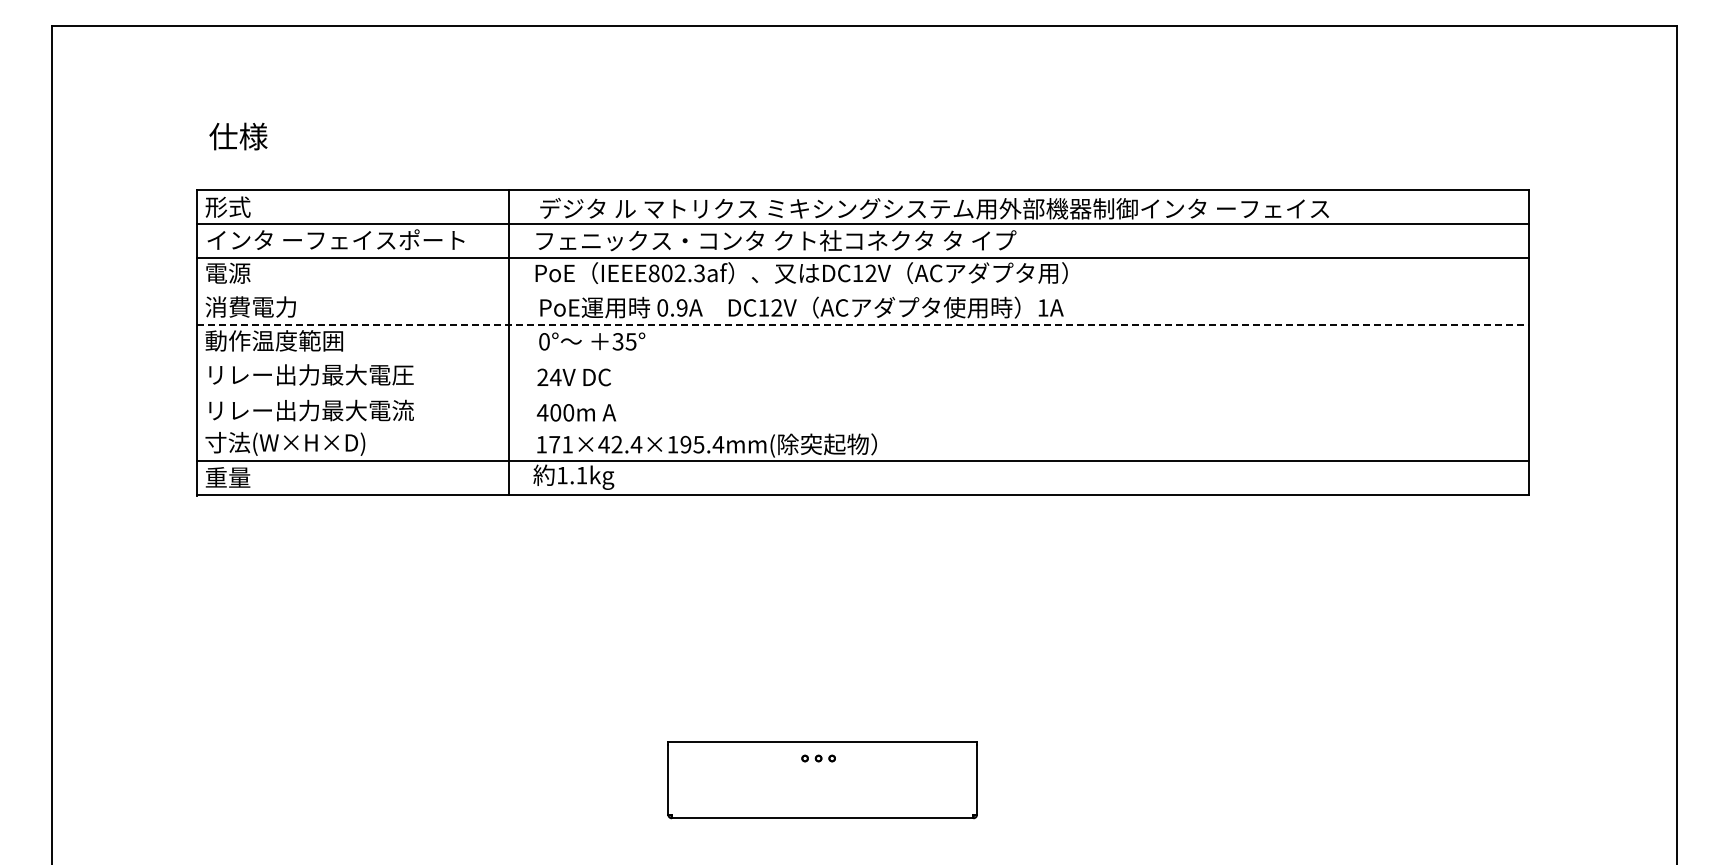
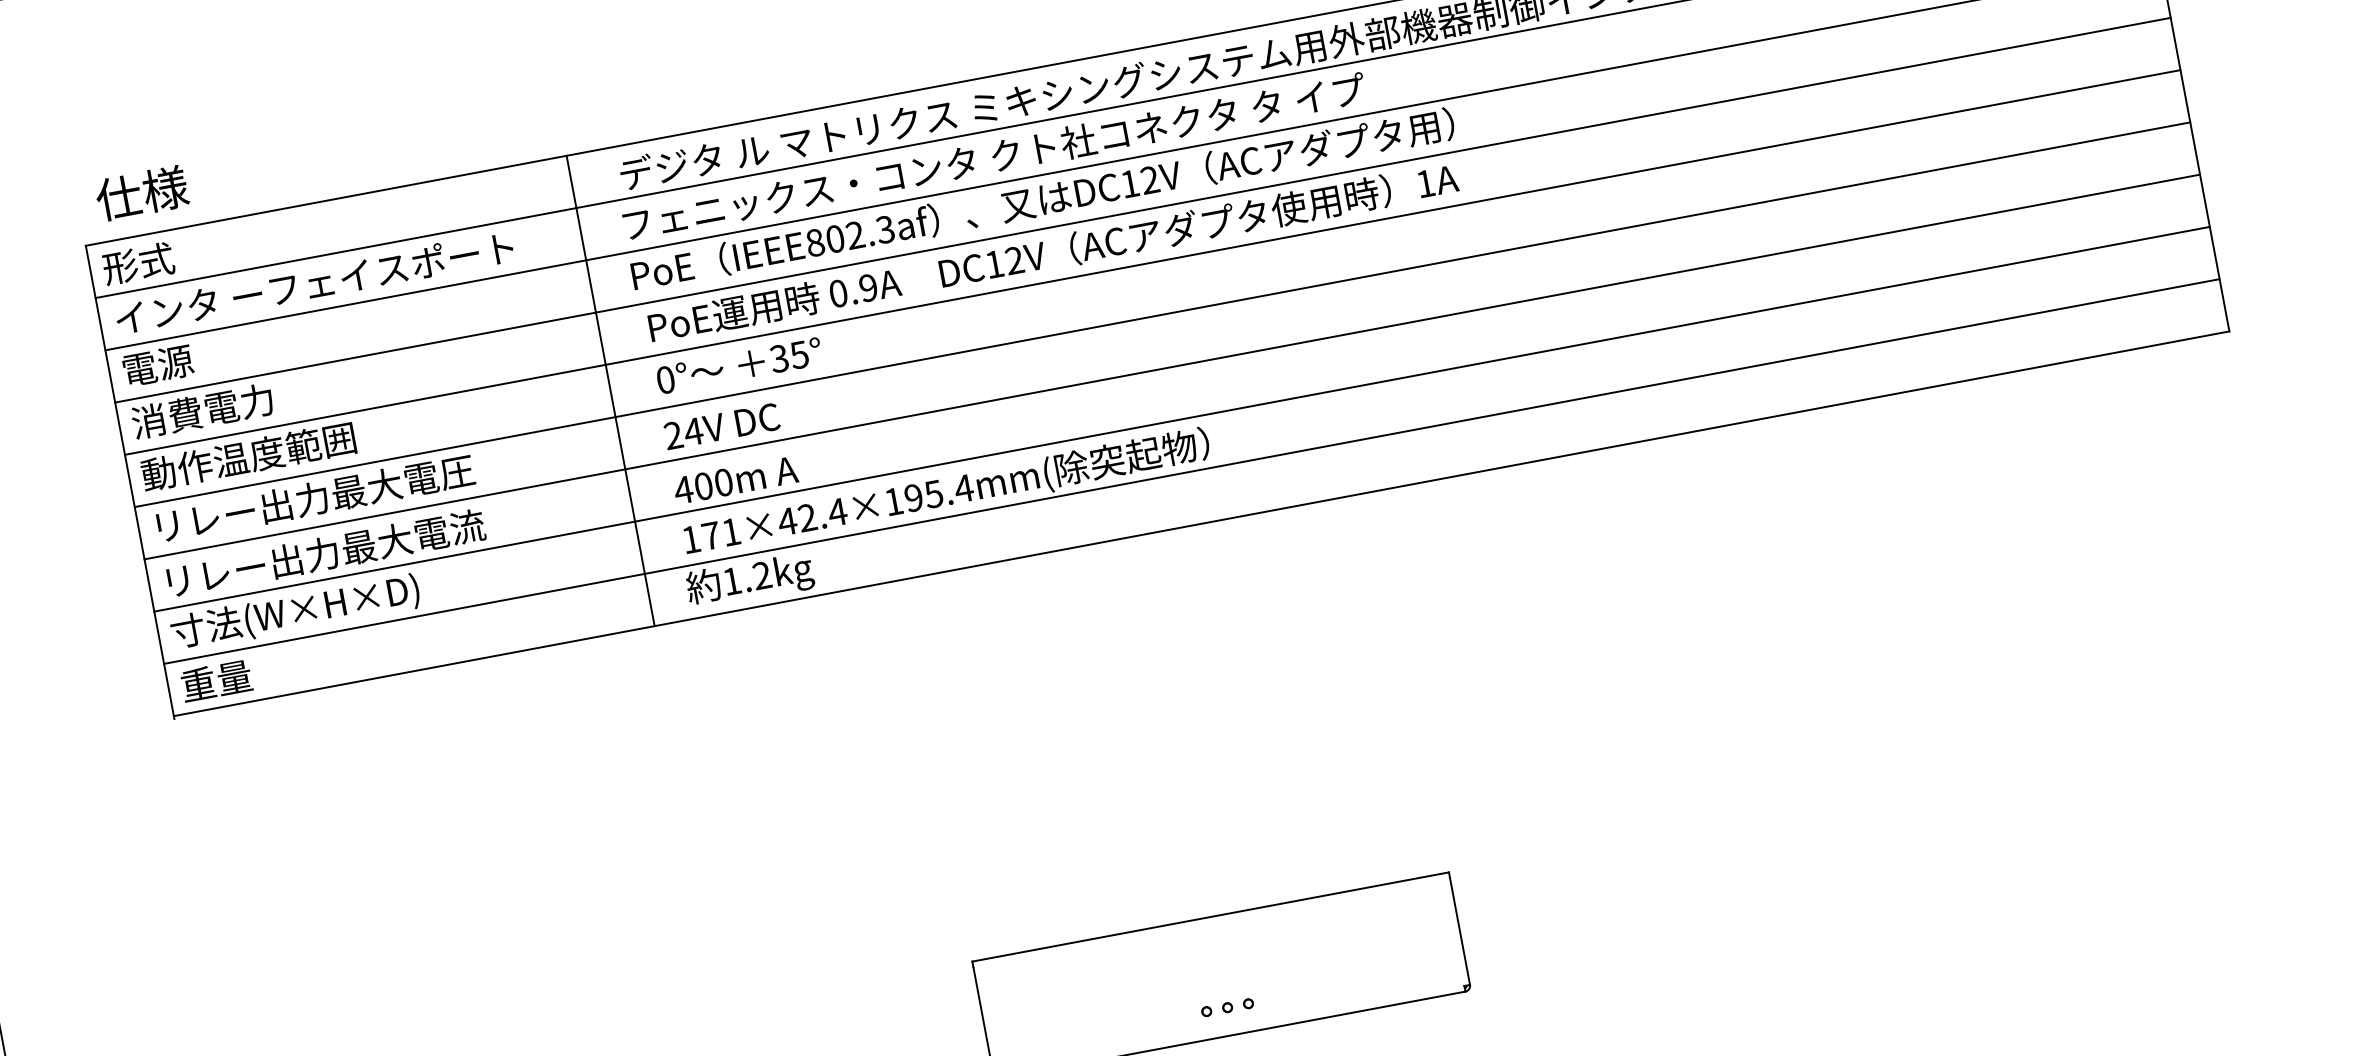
text: (238, 136) -> (142, 193), moved
line: (862, 291) -> (1142, 210), added
line: (863, 325) -> (1153, 262), dashed -> solid
line: (862, 359) -> (1161, 315), added
line: (862, 392) -> (1171, 366), added
line: (862, 426) -> (1181, 418), added
text: (581, 474) -> (761, 574), 1.1kg -> 1.2kg
part: (818, 758) -> (1227, 1007), moved

